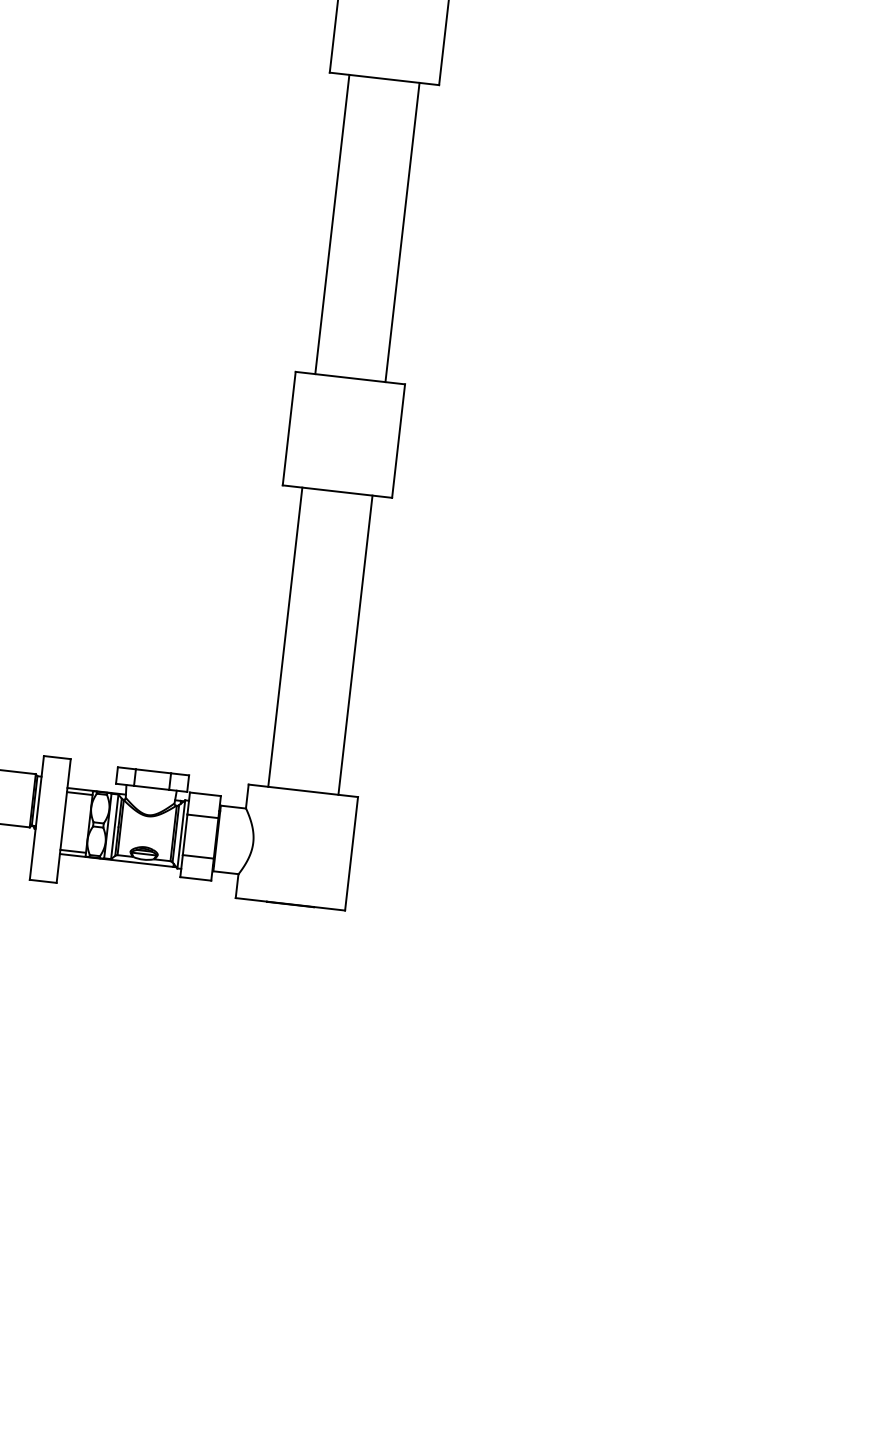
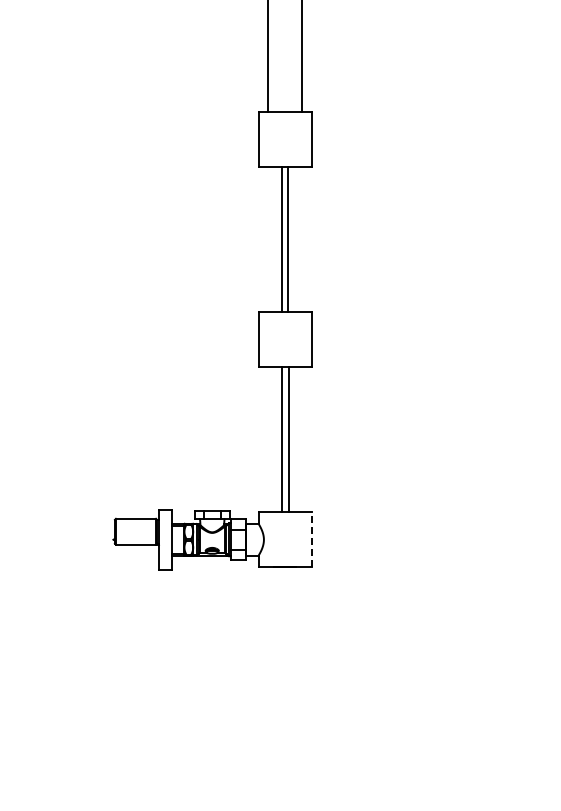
line: (333, 224) -> (288, 239), moved
line: (403, 232) -> (282, 239), moved
line: (286, 636) -> (289, 439), moved
line: (356, 644) -> (282, 439), moved
line: (351, 853) -> (311, 539), solid -> dashed

